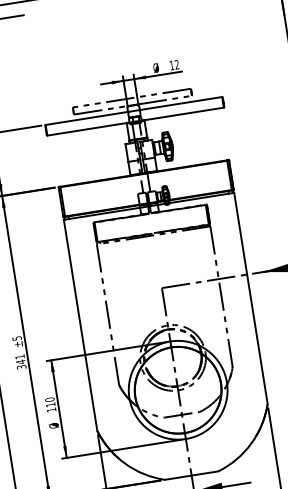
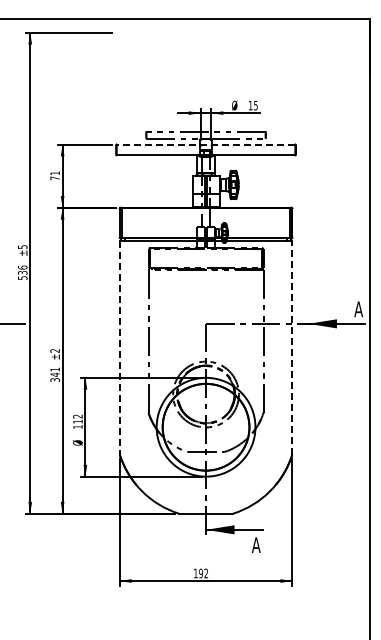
text: (176, 64) -> (255, 105), 12 -> 15
line: (133, 111) -> (205, 144), solid -> dashed
line: (251, 297) -> (292, 347), solid -> dashed
line: (80, 325) -> (119, 347), solid -> dashed
text: (16, 338) -> (54, 350), ±5 -> ±2
text: (49, 399) -> (77, 416), 110 -> 112

